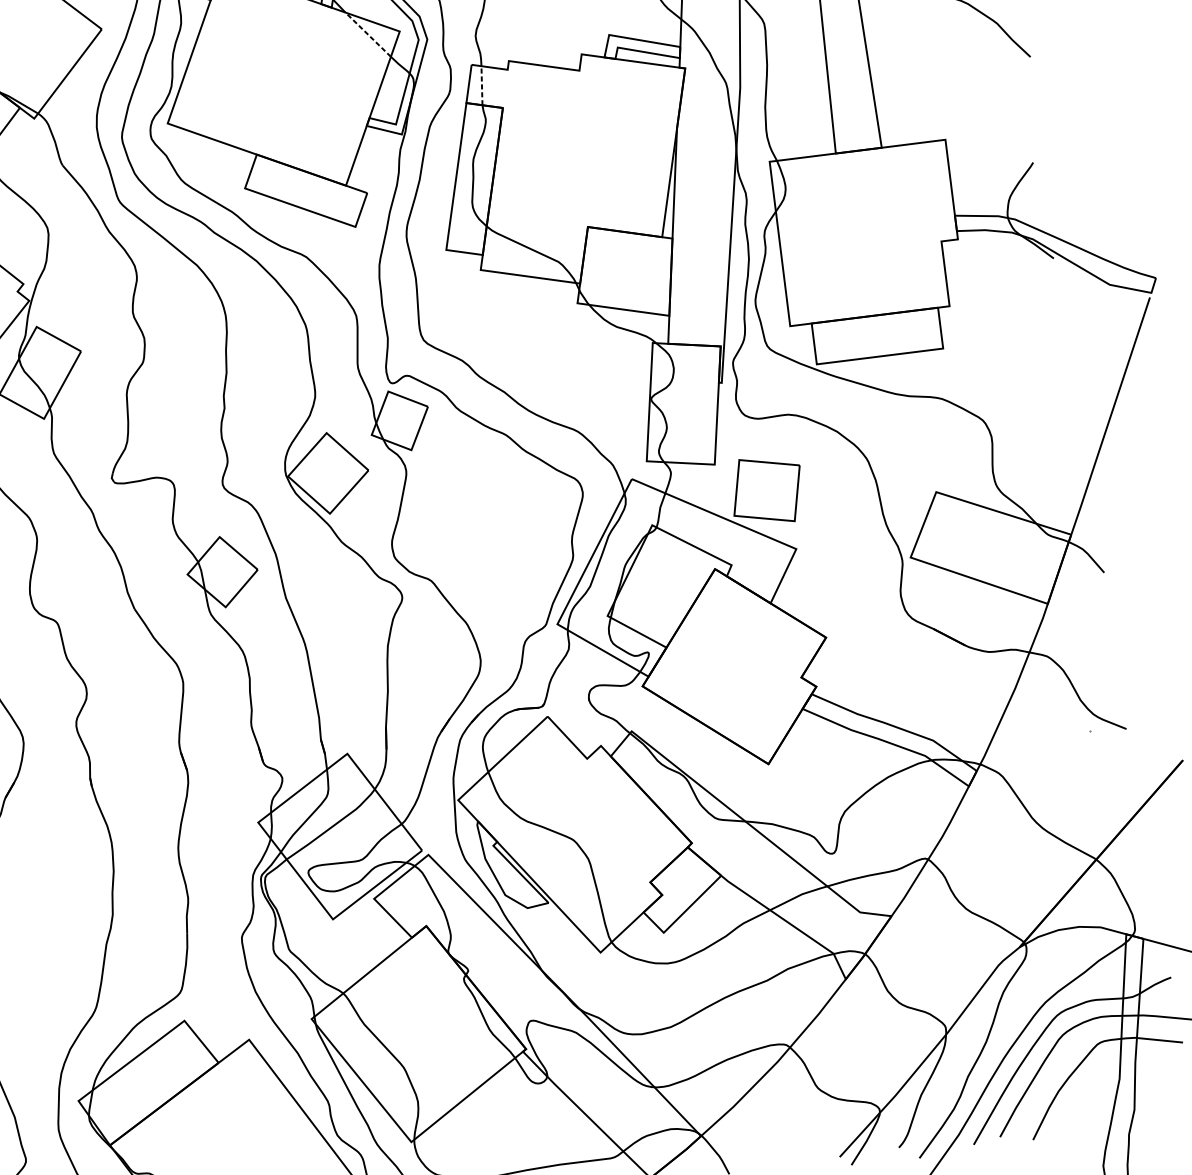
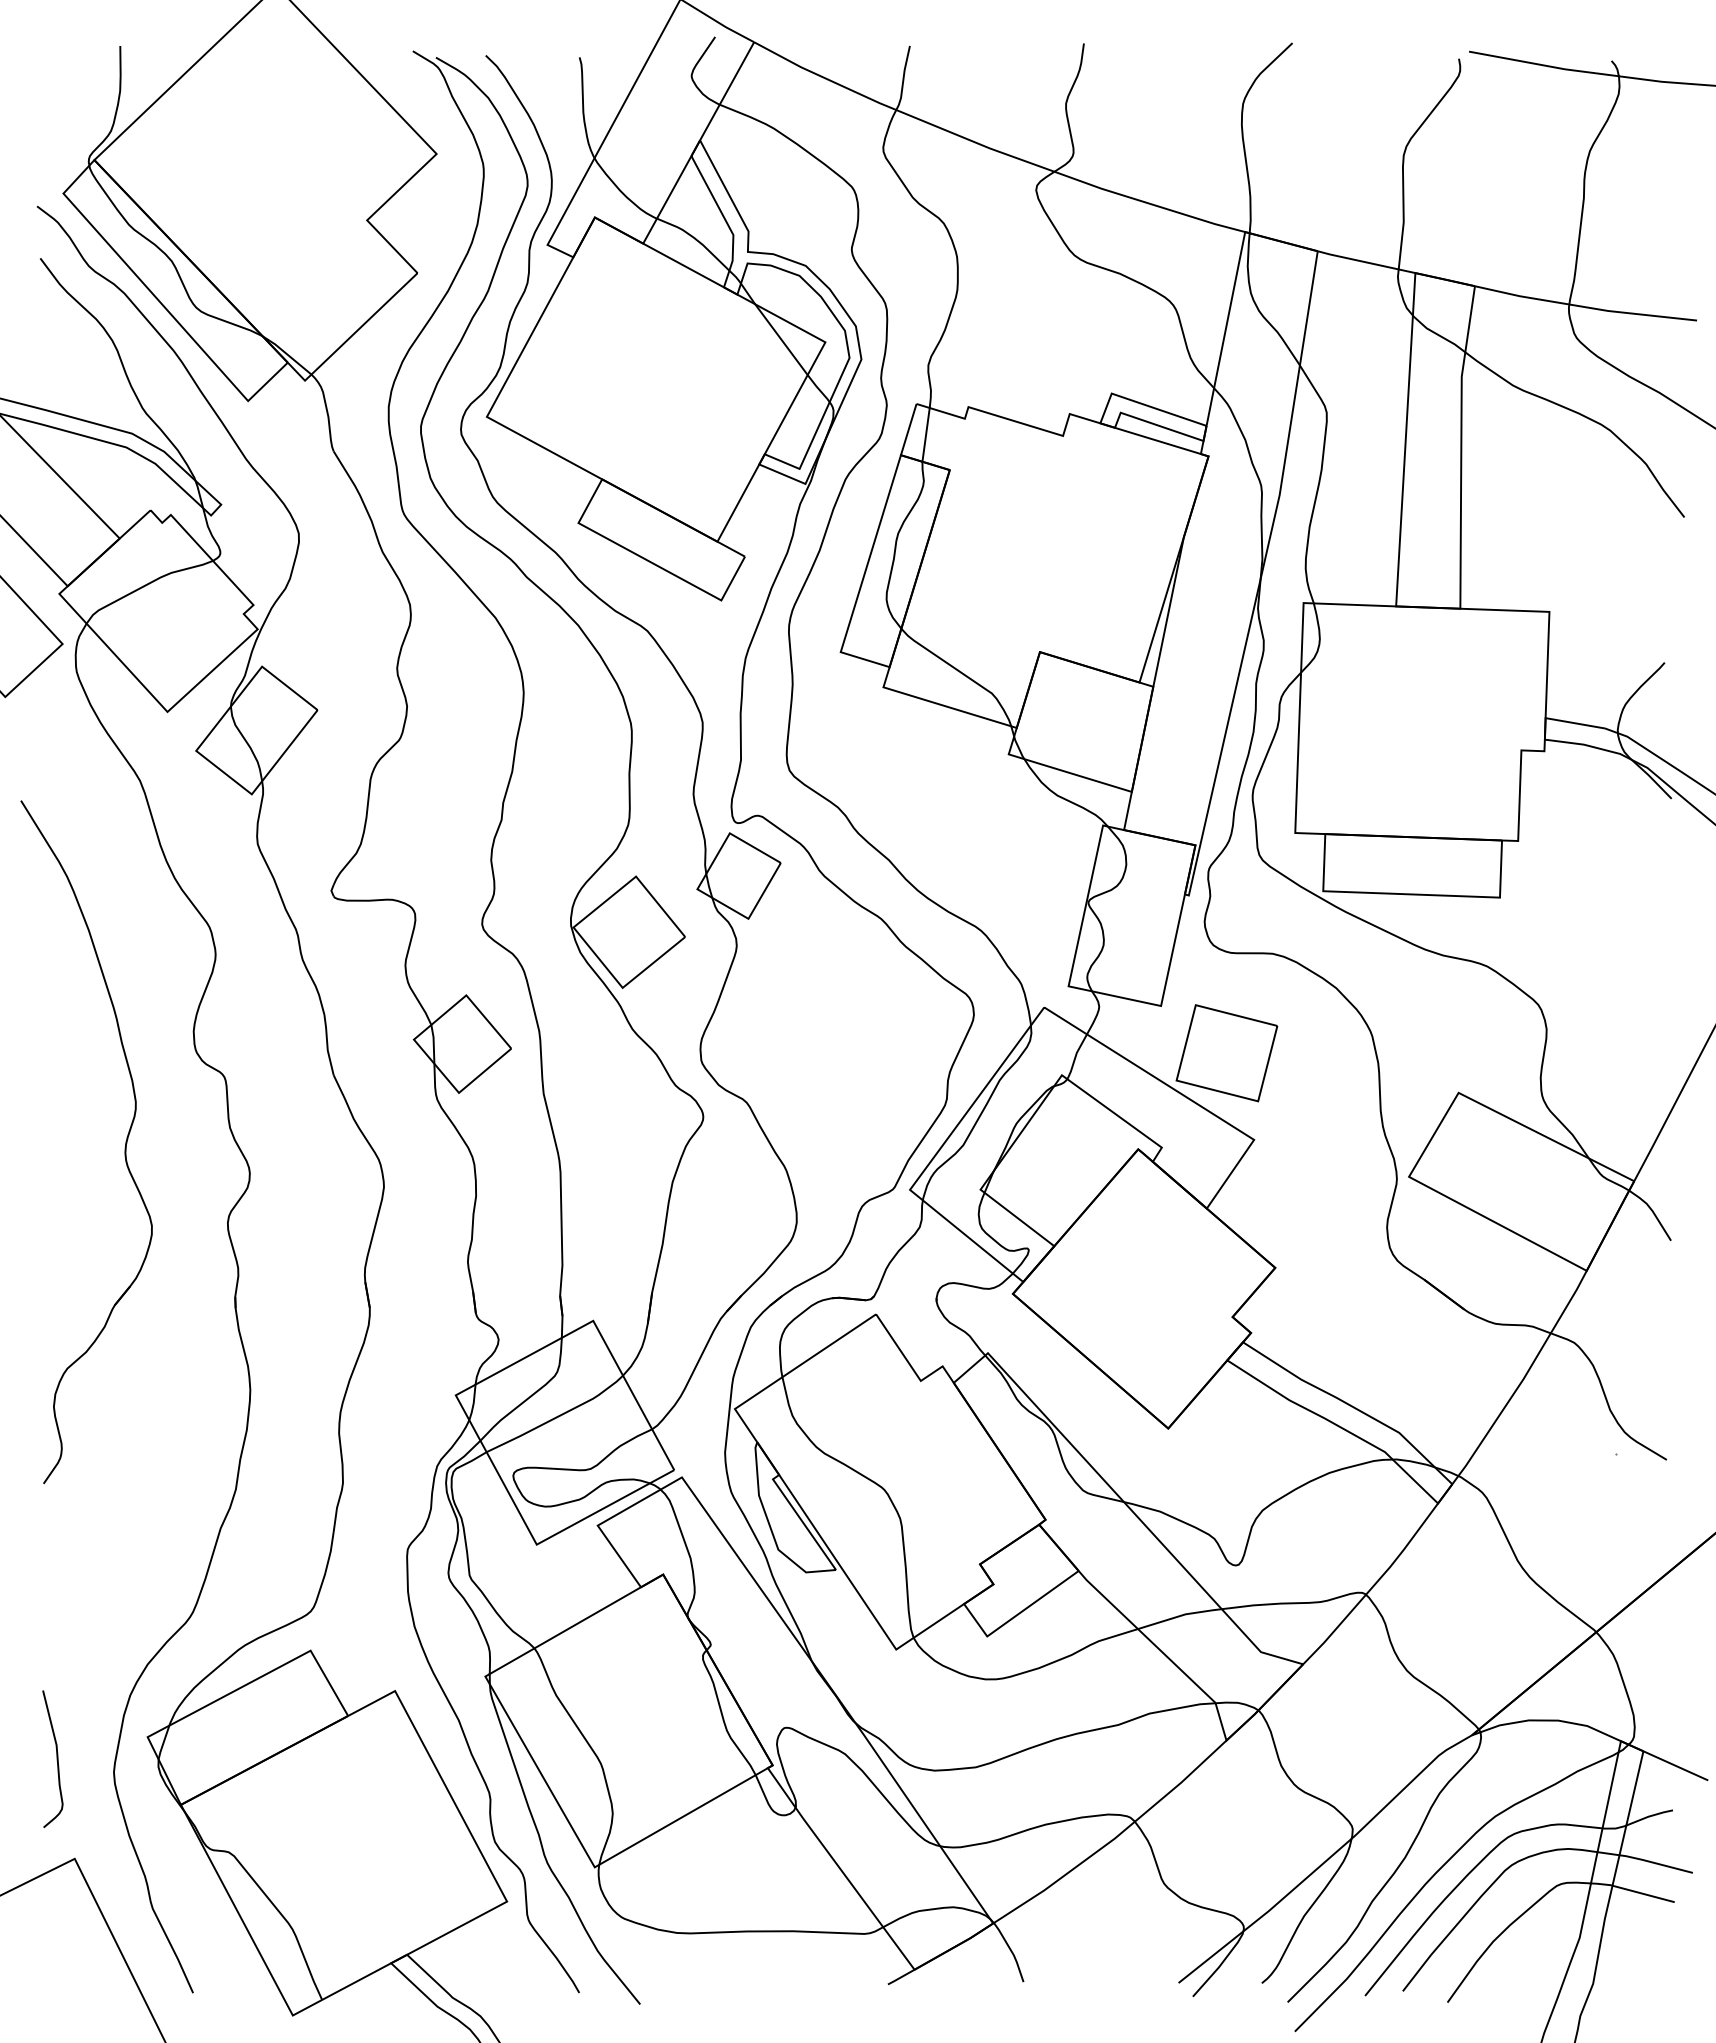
line: (368, 34) -> (781, 339), dashed -> solid
line: (482, 85) -> (926, 434), dashed -> solid

